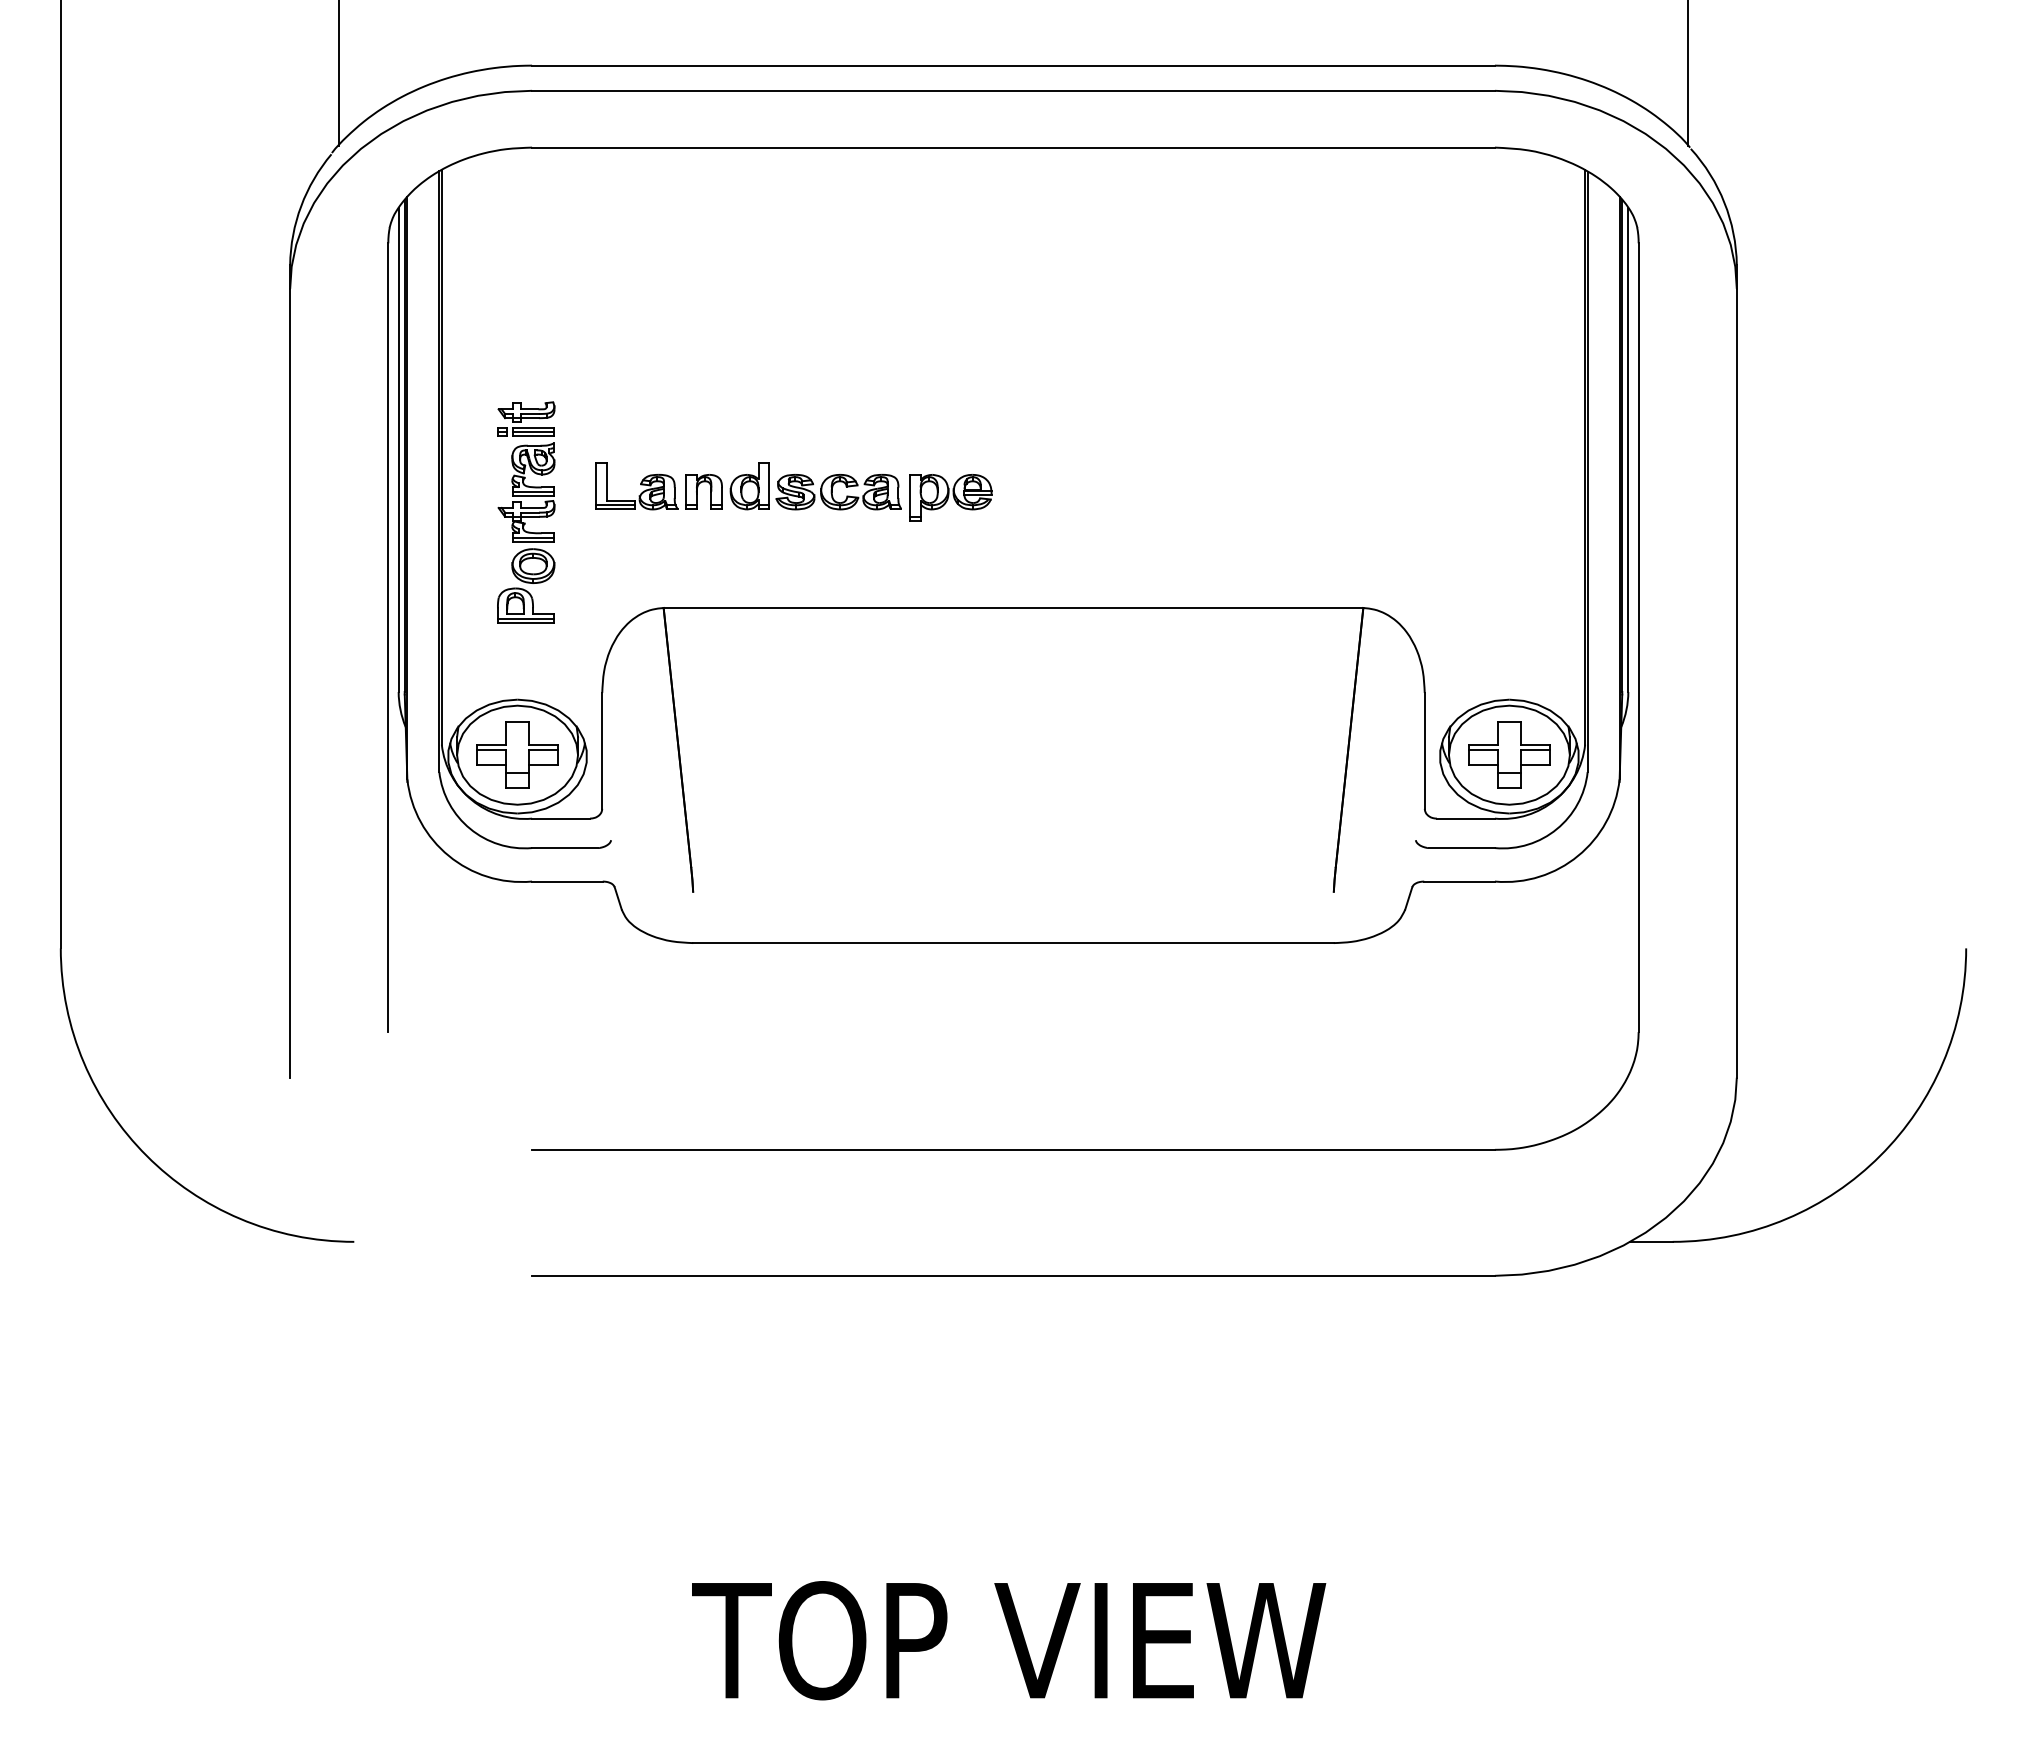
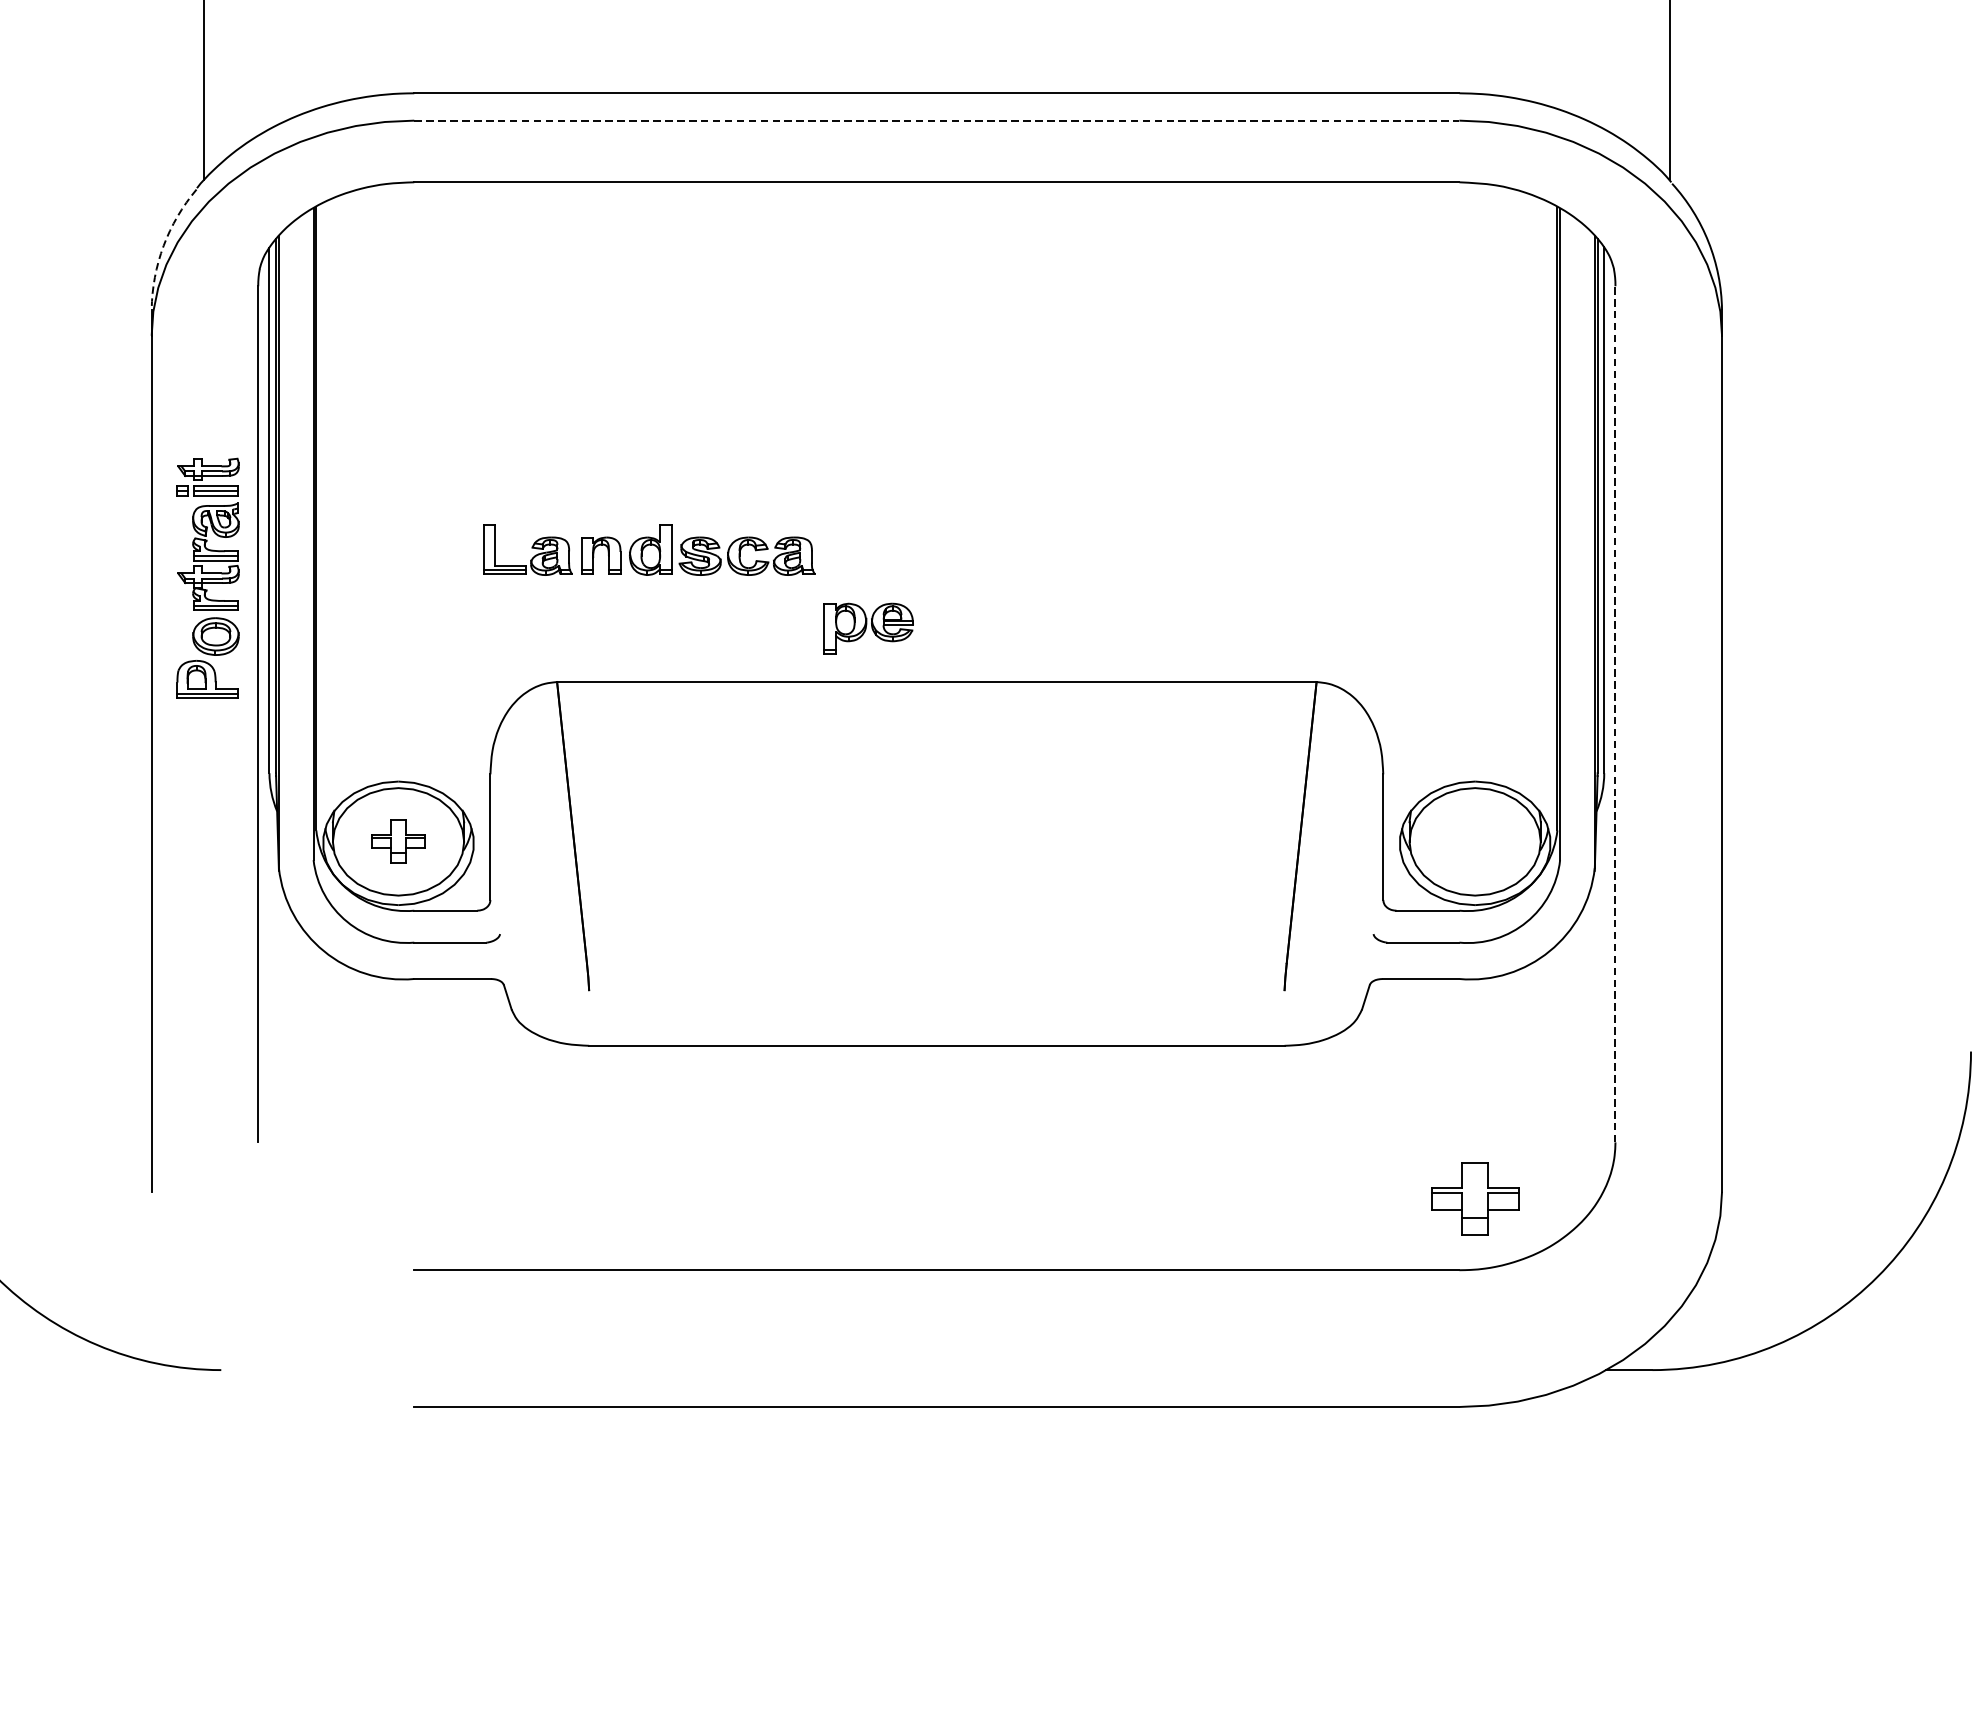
line: (1013, 90) -> (936, 120), solid -> dashed
arc: (301, 206) -> (163, 246), solid -> dashed
part: (950, 497) -> (868, 628), moved
part: (526, 512) -> (208, 578), moved
line: (1638, 637) -> (1615, 714), solid -> dashed
part: (517, 754) -> (398, 841), size x0.6
part: (1509, 754) -> (1475, 1198), moved

